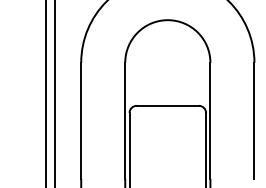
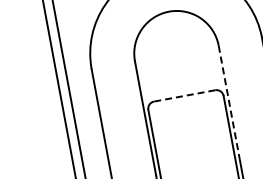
line: (167, 105) -> (184, 95), solid -> dashed
line: (210, 121) -> (229, 103), solid -> dashed

